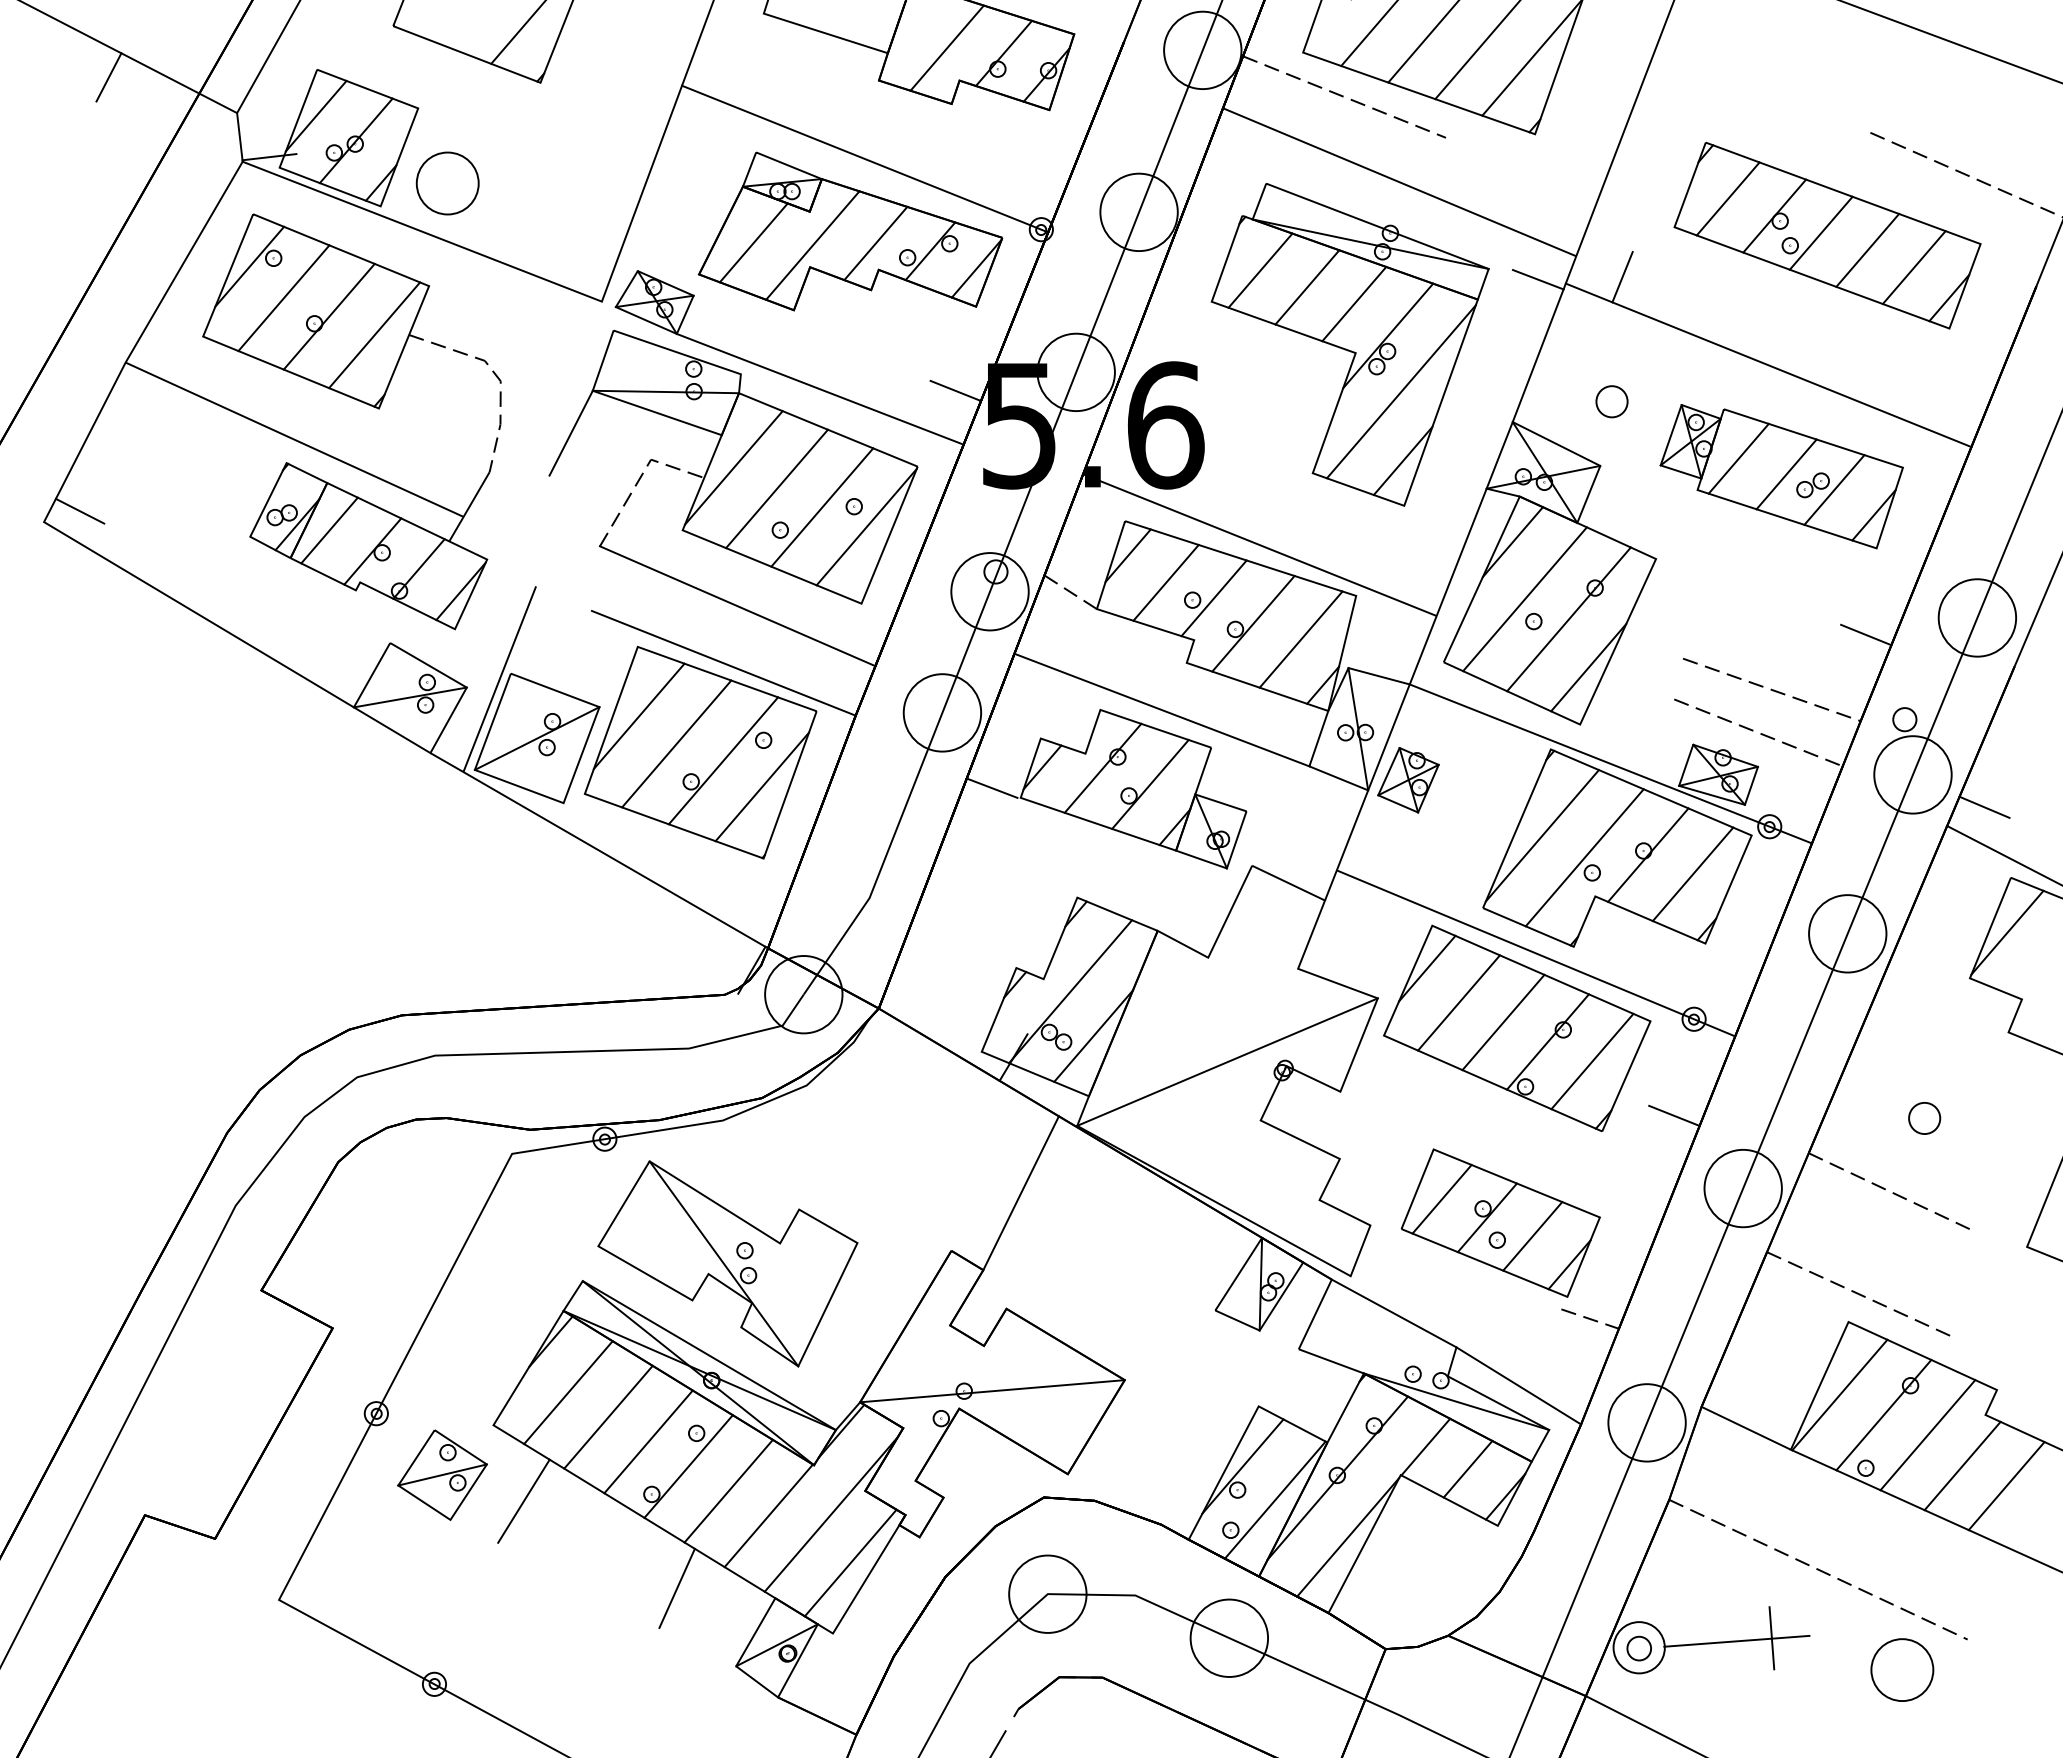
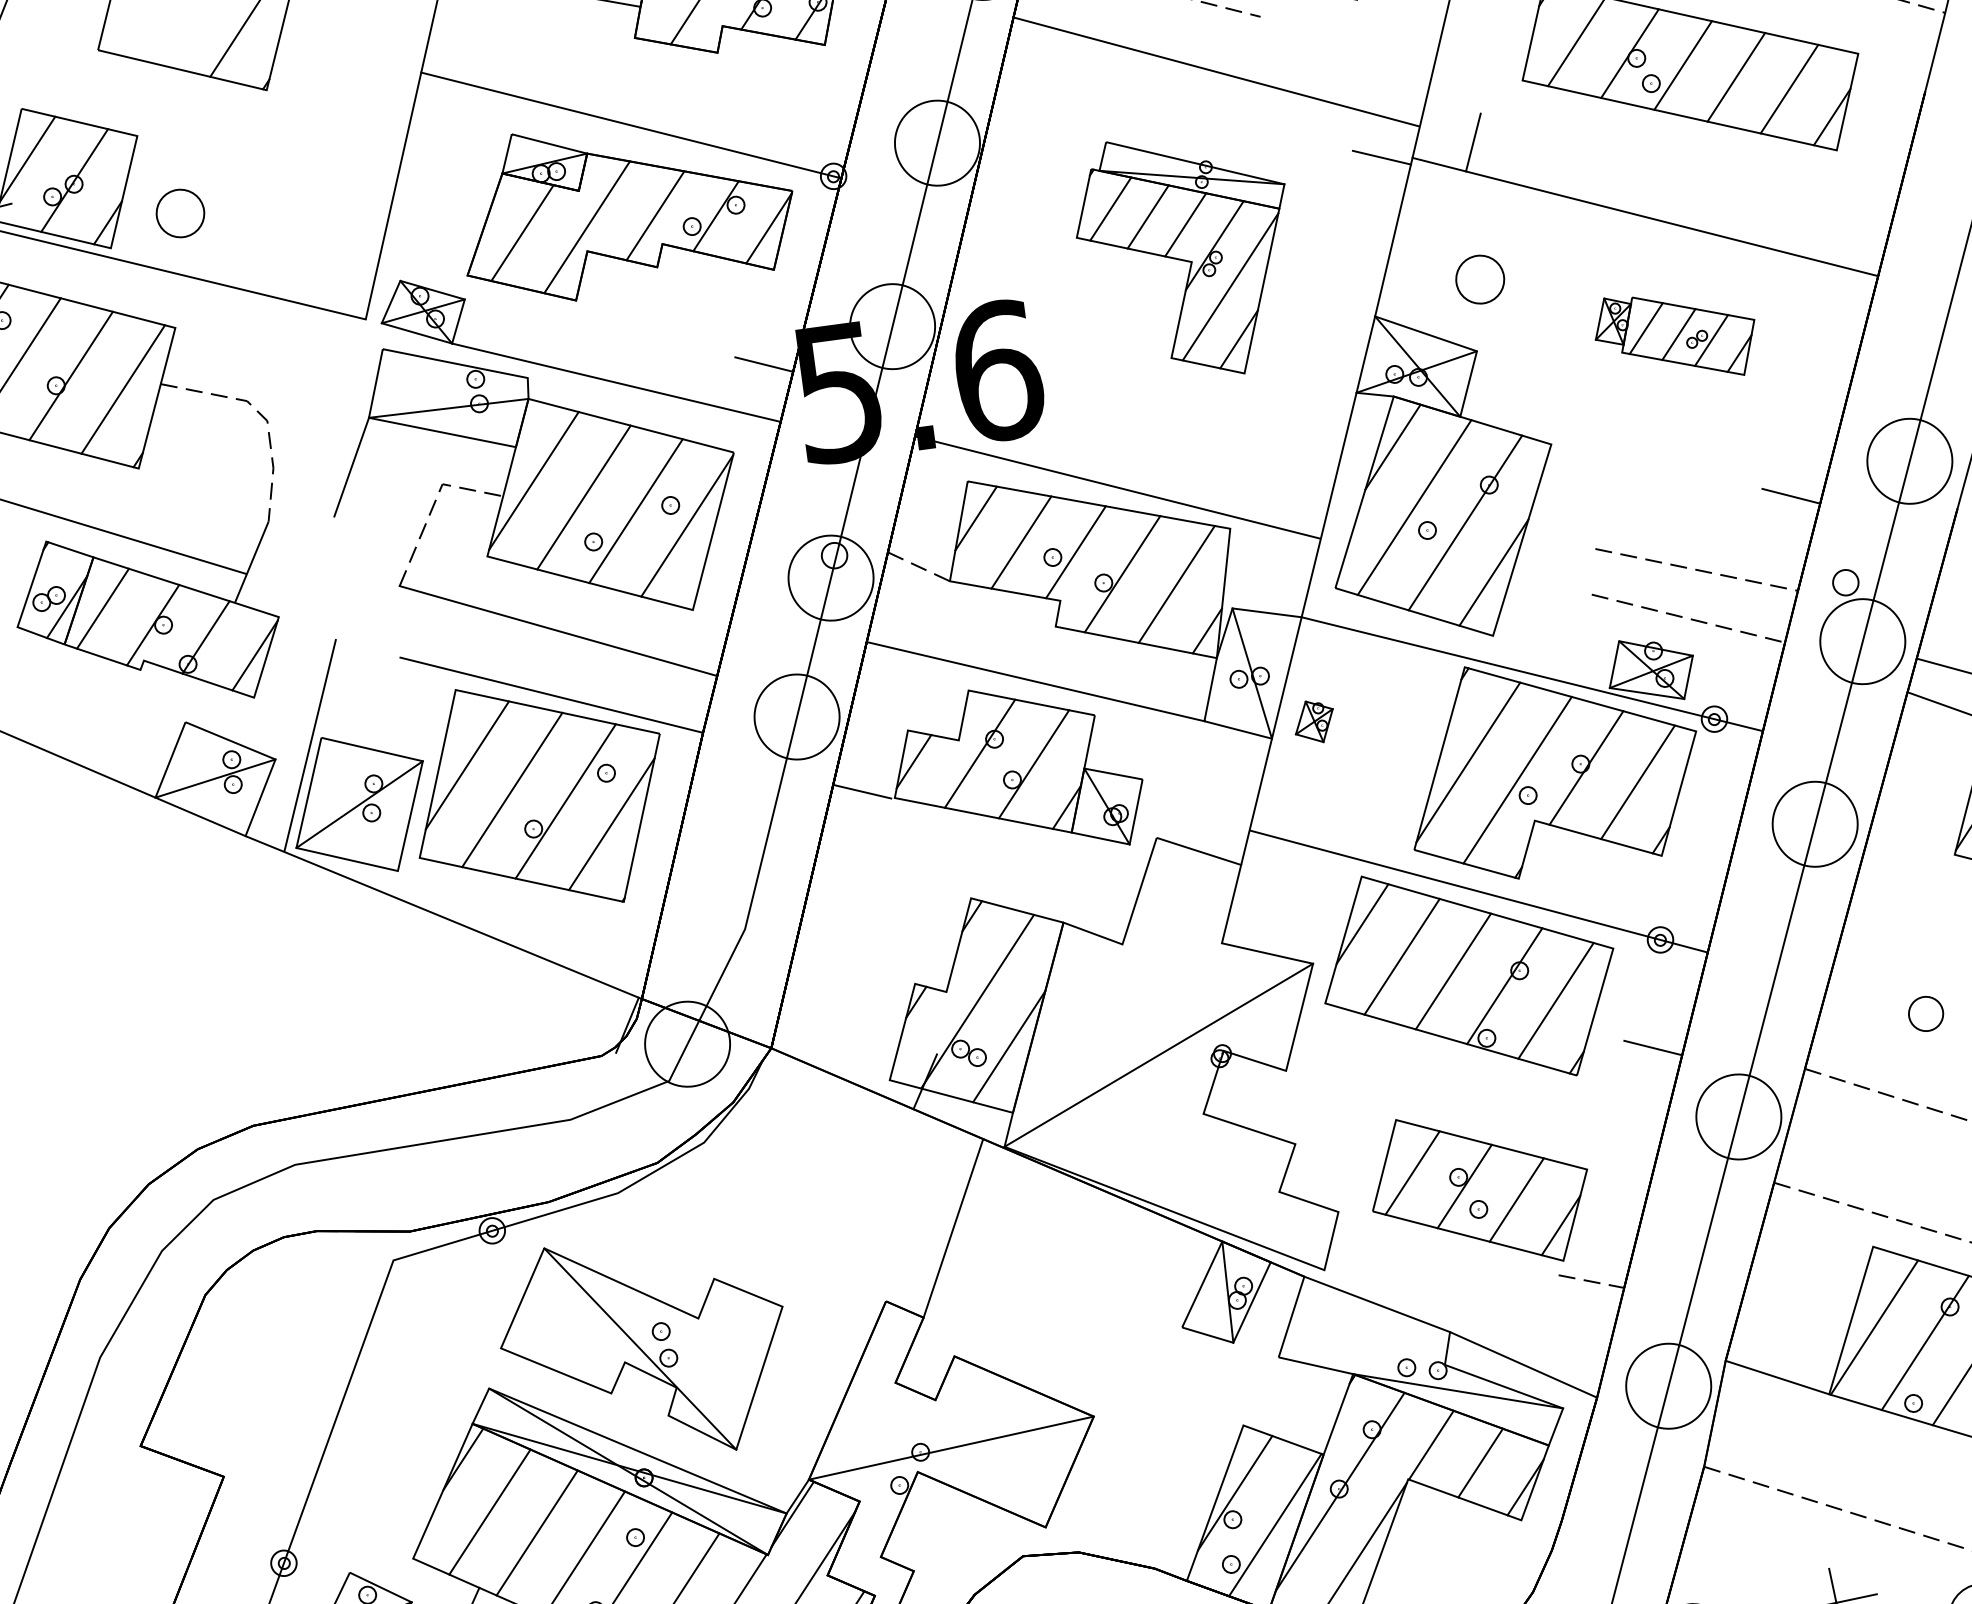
part: (447, 183) -> (180, 213), size x0.7
part: (1349, 344) -> (1185, 256), size x0.7
part: (1611, 401) -> (1479, 279), size x1.4
part: (1781, 476) -> (1675, 336), size x0.6
part: (1408, 780) -> (1314, 722), size x0.6

